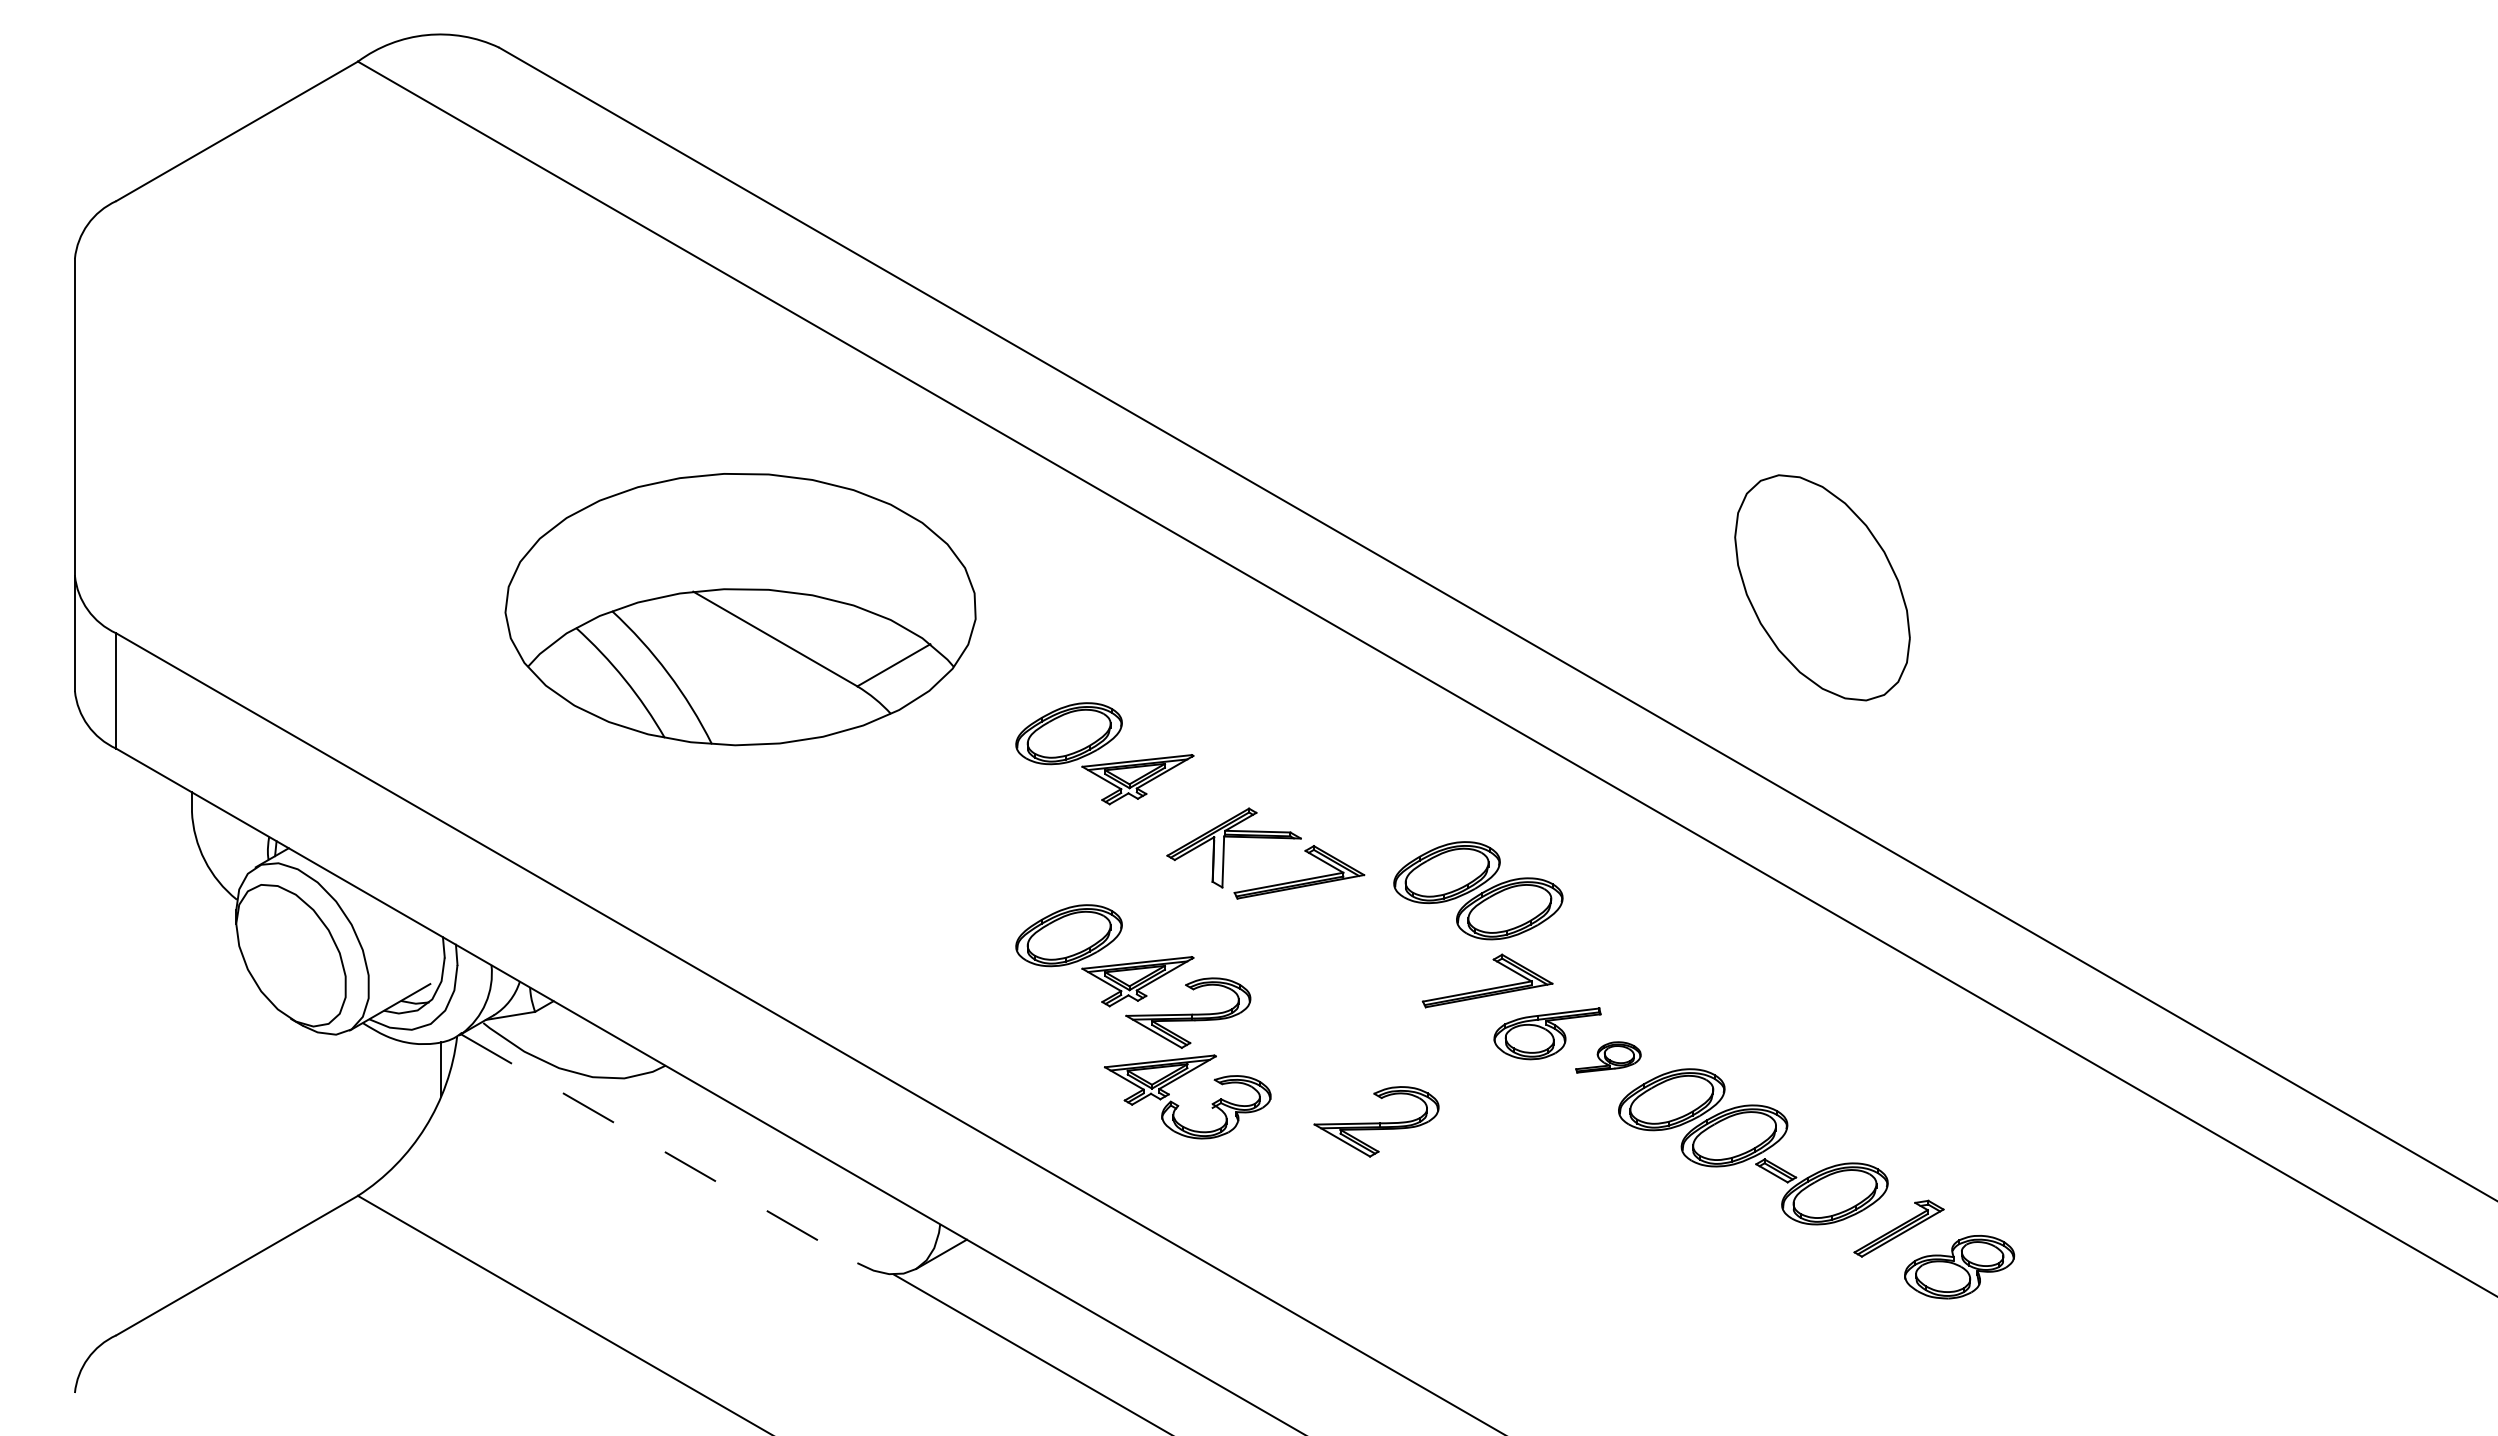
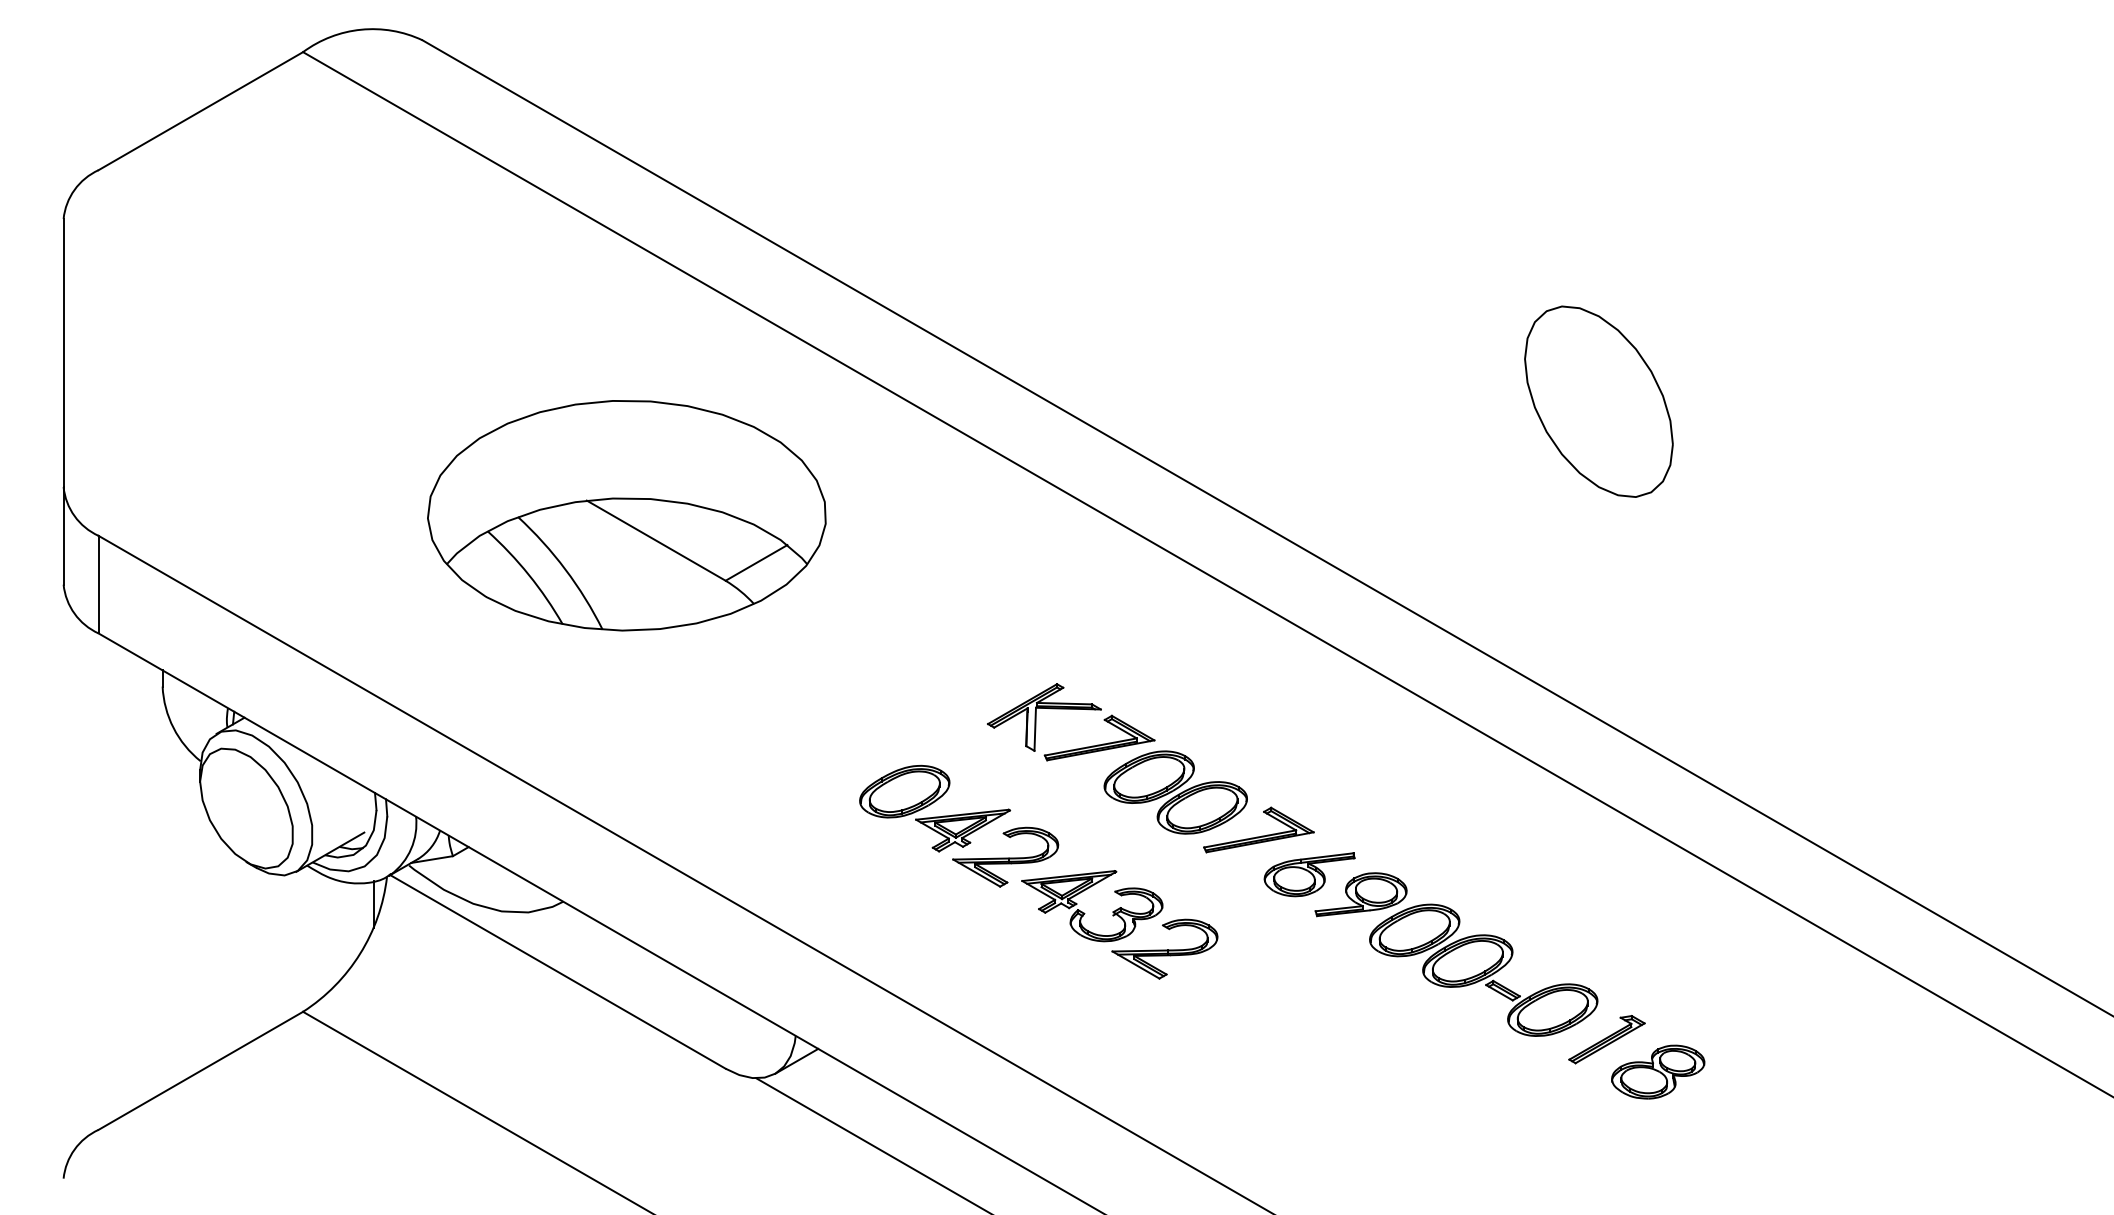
part: (1822, 587) -> (1598, 401), moved
part: (1104, 753) -> (934, 637), removed
part: (1478, 890) -> (1175, 792), moved
part: (1608, 1057) -> (1361, 894), size x1.67
part: (1179, 1105) -> (1085, 913), moved
line: (659, 1148) -> (558, 971), dashed -> solid

